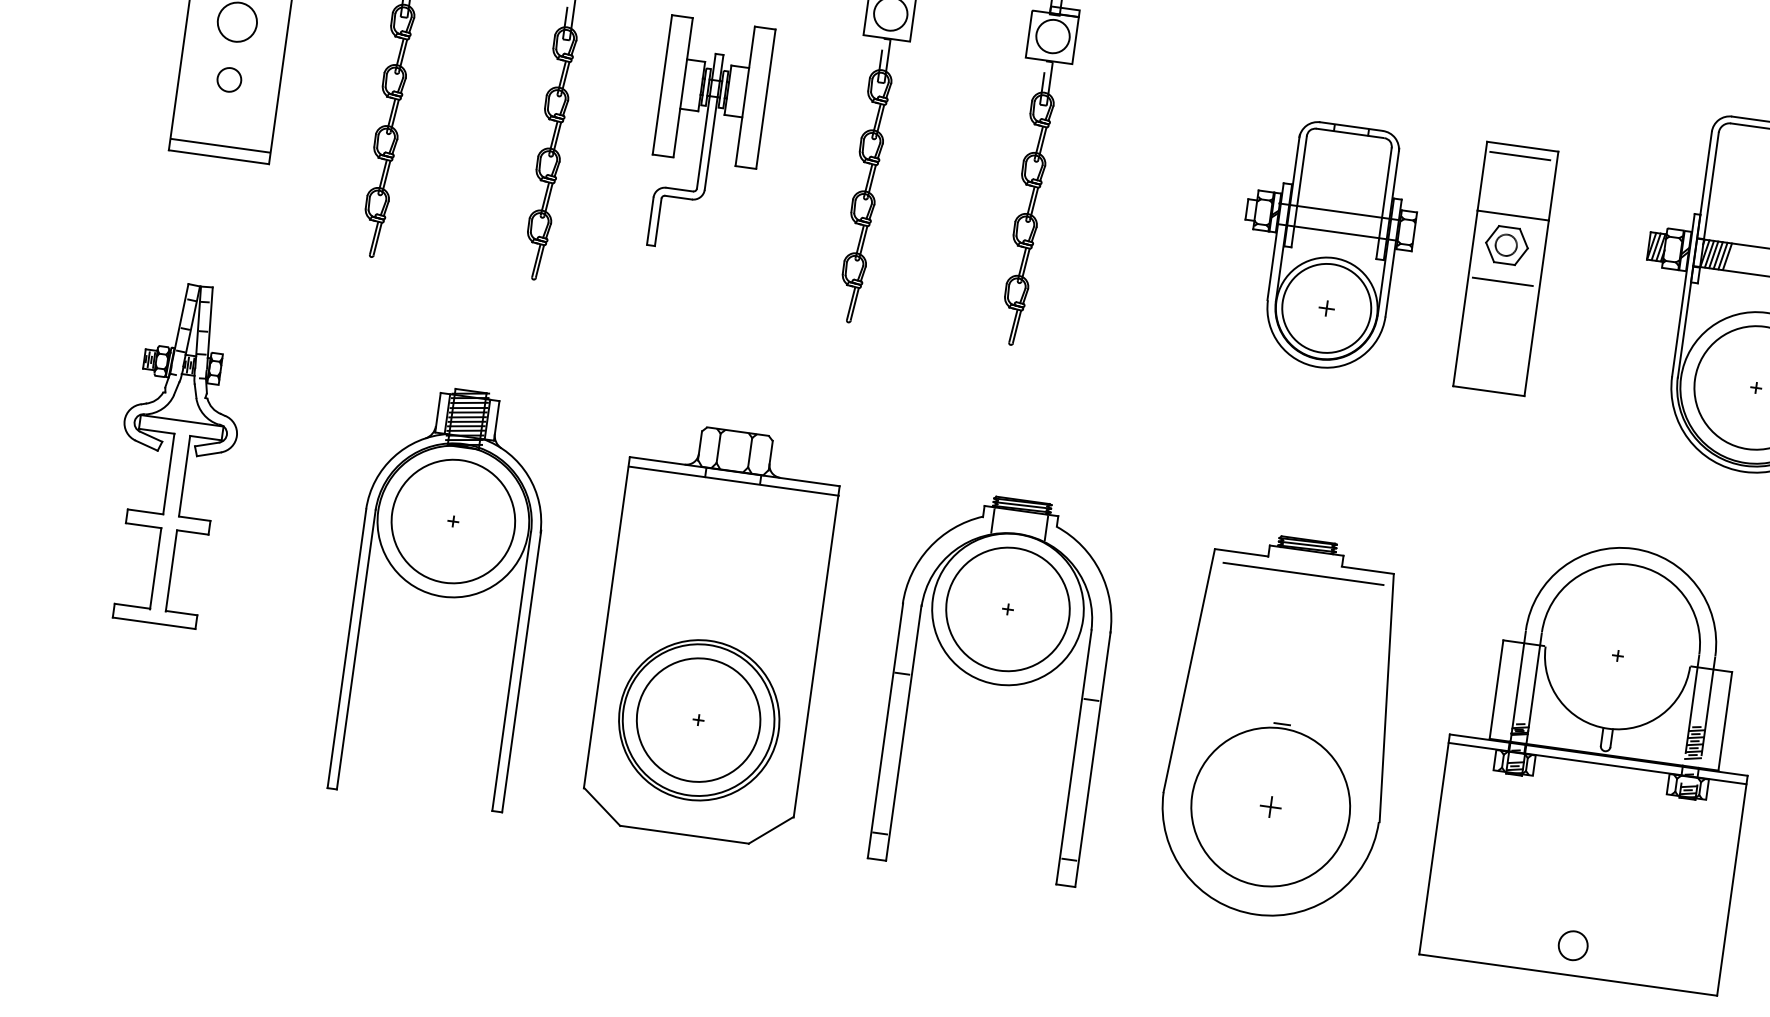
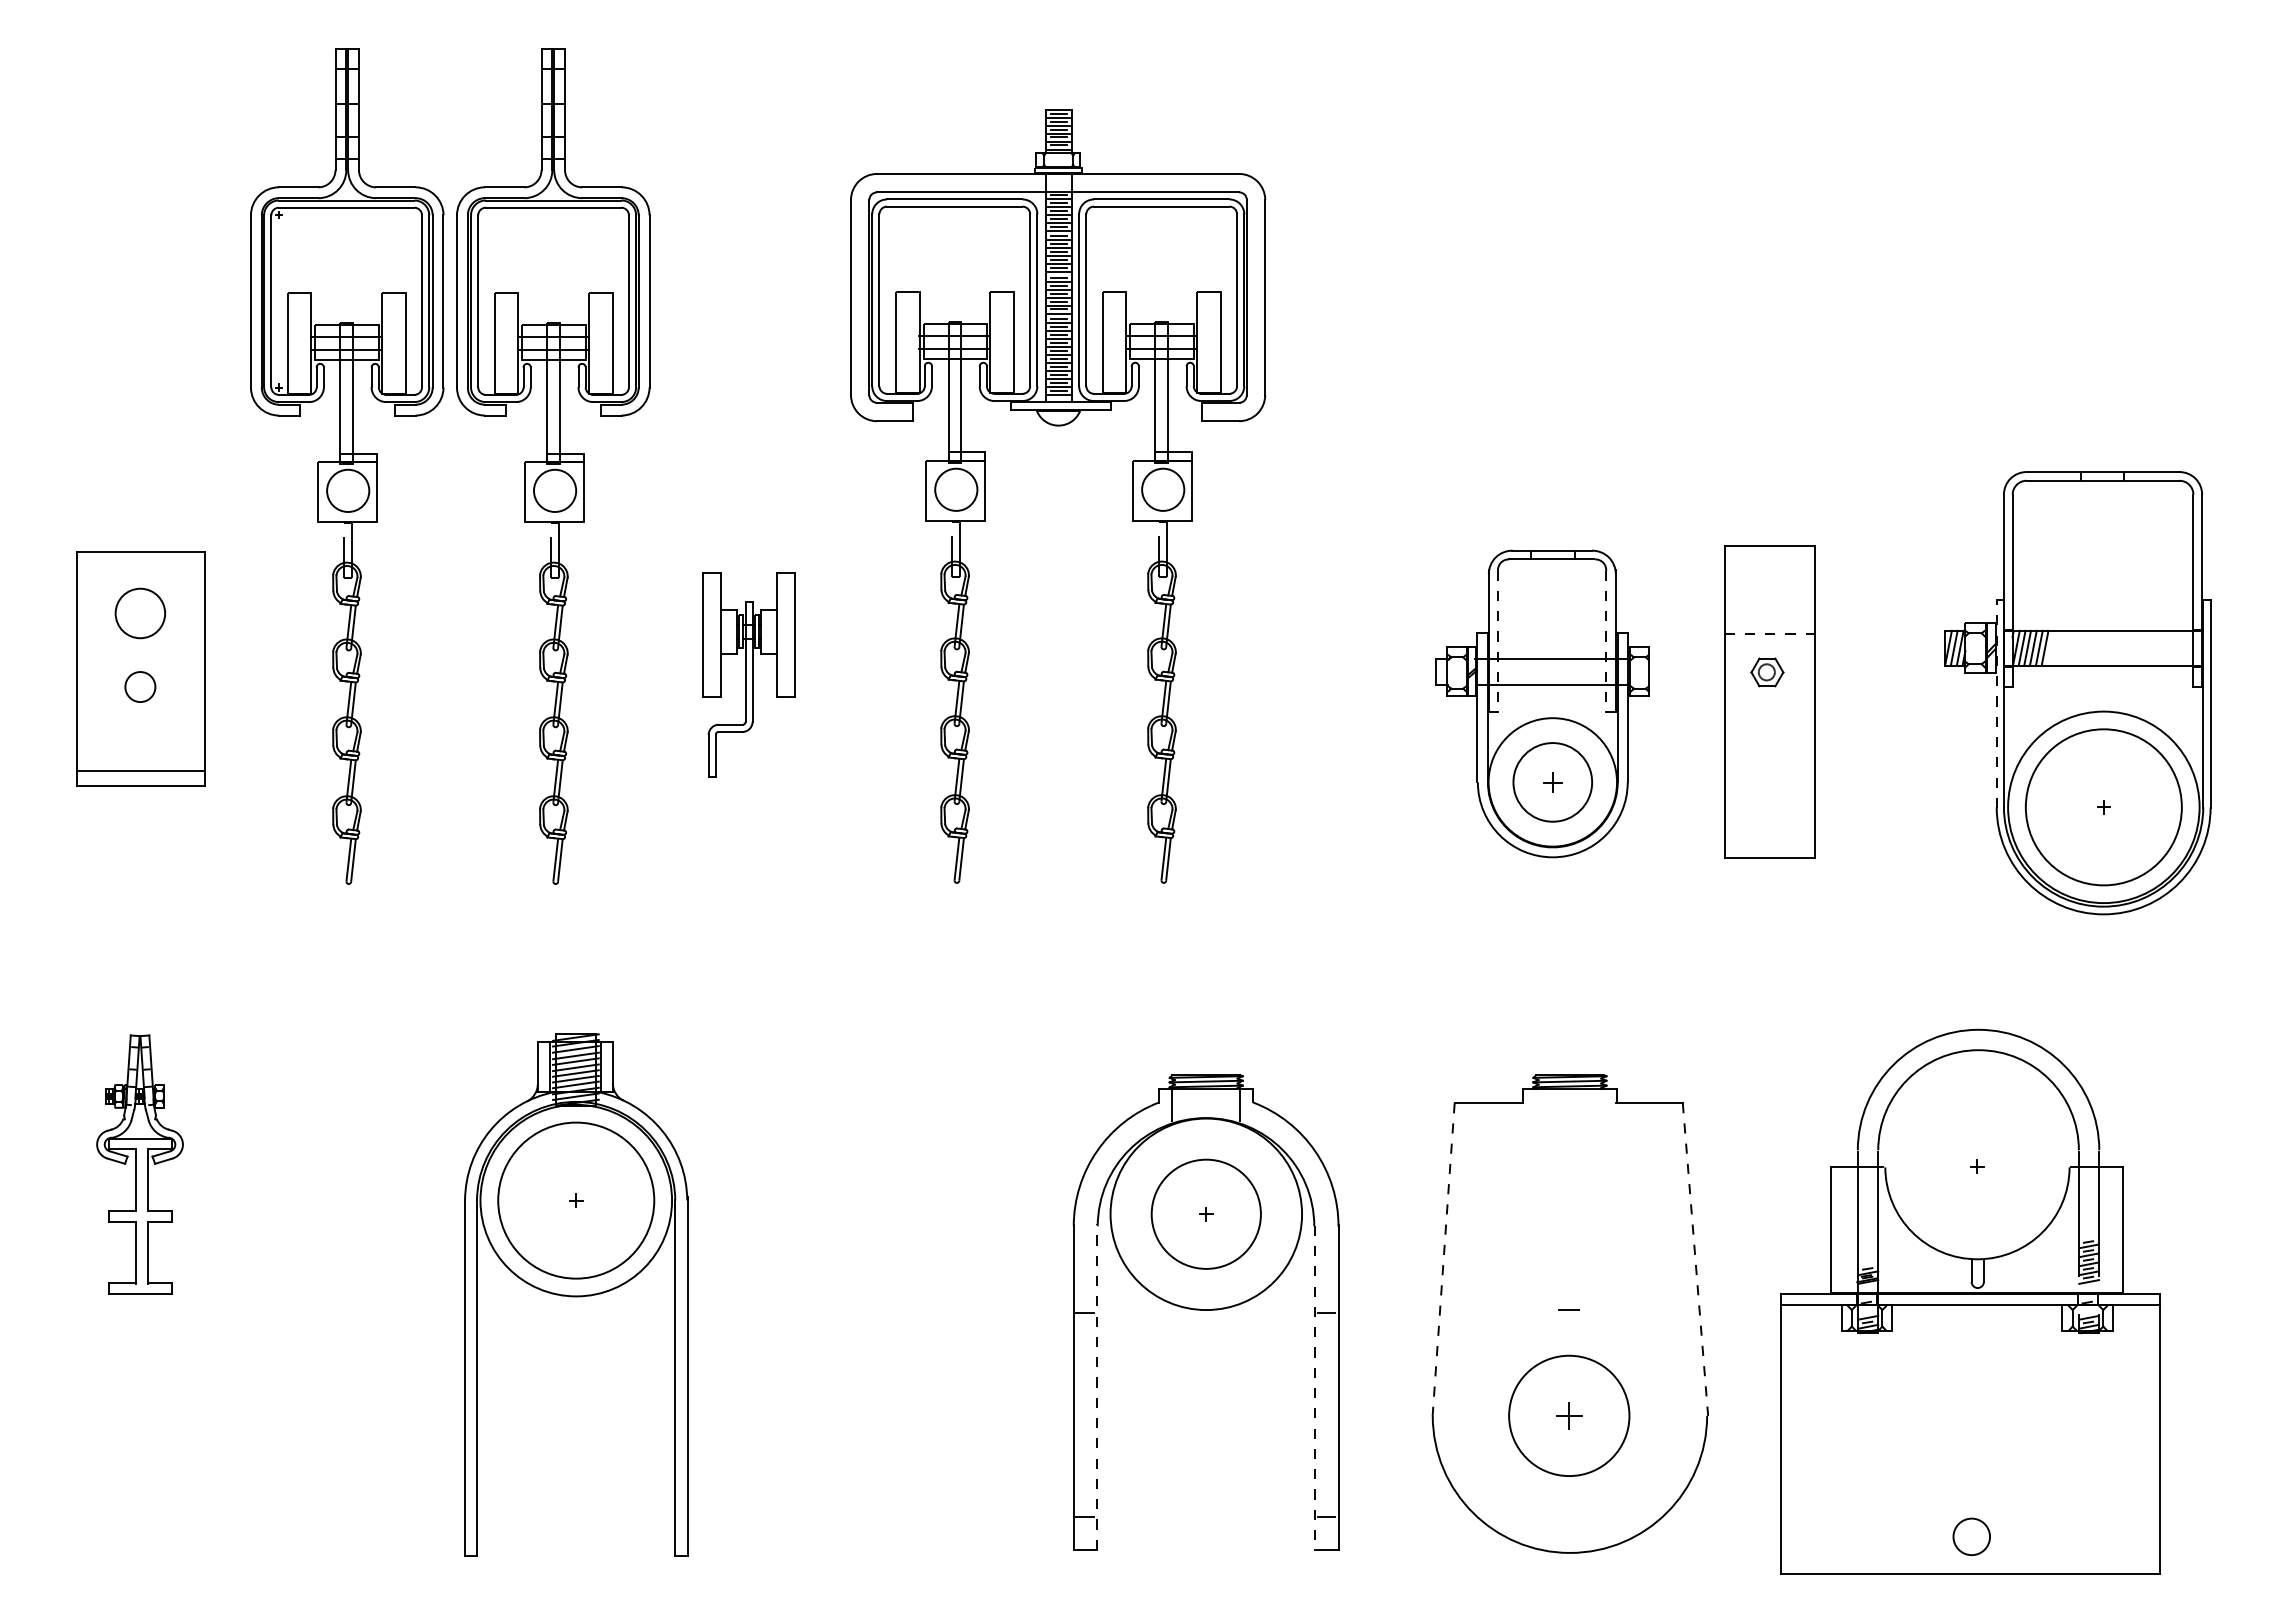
part: (707, 136) -> (748, 674), size x0.7
line: (1520, 156) -> (1768, 558), removed
line: (1299, 192) -> (1498, 641), solid -> dashed
line: (1384, 203) -> (1606, 641), solid -> dashed
line: (1513, 215) -> (1770, 633), solid -> dashed
part: (1507, 245) -> (1767, 672), size x0.6
line: (1502, 281) -> (1768, 718), removed
line: (1683, 295) -> (1996, 704), solid -> dashed
circle: (1326, 308) -> (1552, 782), size x0.7
part: (176, 454) -> (139, 1164), size x0.6
line: (1303, 573) -> (1569, 1118), removed
part: (443, 595) -> (576, 1294), moved
circle: (1008, 609) -> (1206, 1214), size x0.7
part: (712, 633) -> (840, 1295), removed
line: (1189, 670) -> (1443, 1259), solid -> dashed
line: (1386, 698) -> (1695, 1259), solid -> dashed
line: (903, 732) -> (1097, 1386), solid -> dashed
line: (1073, 757) -> (1314, 1388), solid -> dashed
circle: (1270, 806) -> (1569, 1415), size x0.6

